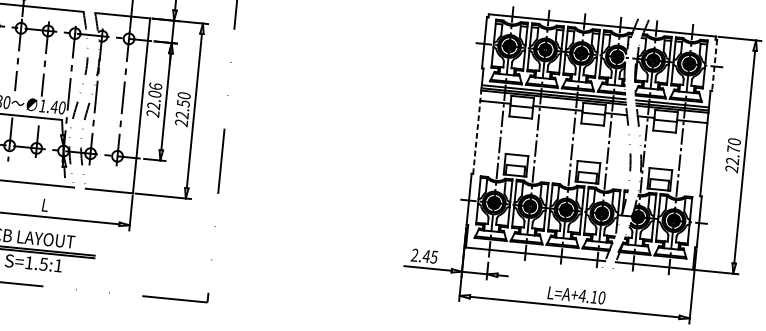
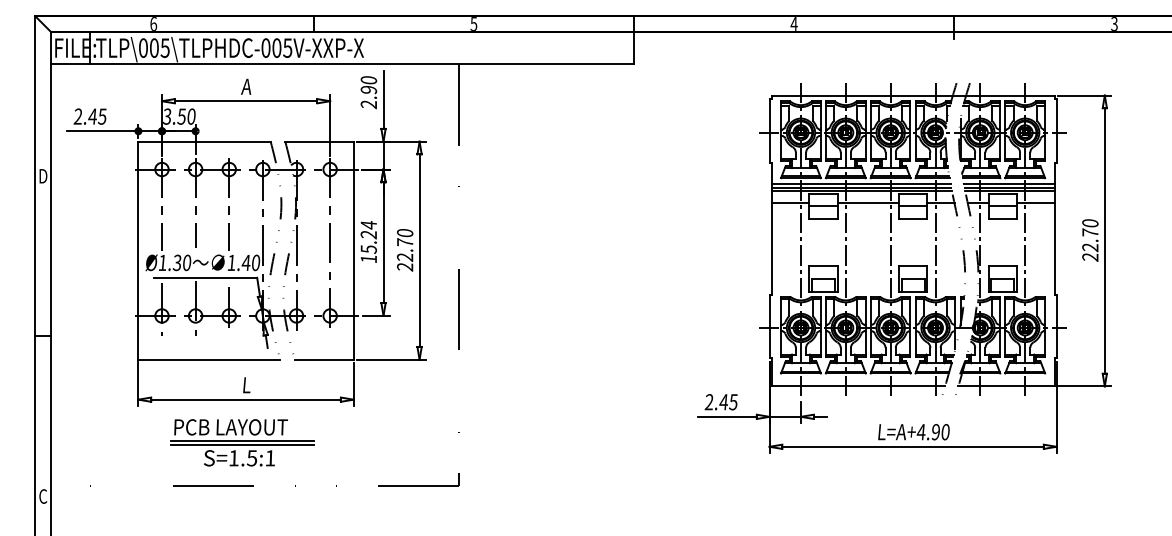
line: (714, 65) -> (1056, 131), dashed -> solid
text: (154, 99) -> (368, 241), 22.06 -> 15.24
text: (183, 103) -> (405, 242), 22.50 -> 22.70
line: (477, 132) -> (771, 242), dashed -> solid
text: (593, 297) -> (935, 432), L=A+4.10 -> L=A+4.90

